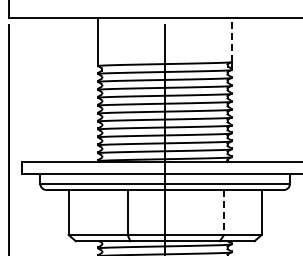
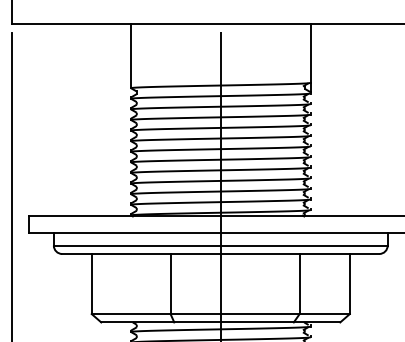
line: (232, 40) -> (310, 53), dashed -> solid
line: (224, 213) -> (300, 285), dashed -> solid

